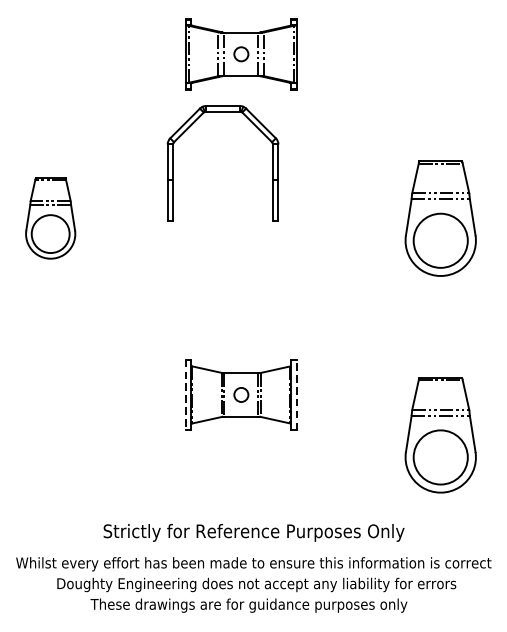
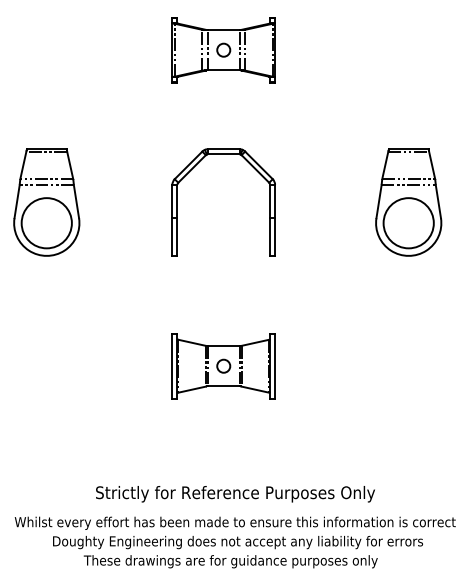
part: (188, 128) -> (191, 170), moved
part: (50, 218) -> (46, 202), size x1.43
line: (186, 395) -> (172, 366), dashed -> solid
line: (297, 395) -> (275, 366), dashed -> solid
part: (440, 435) -> (408, 403), removed

